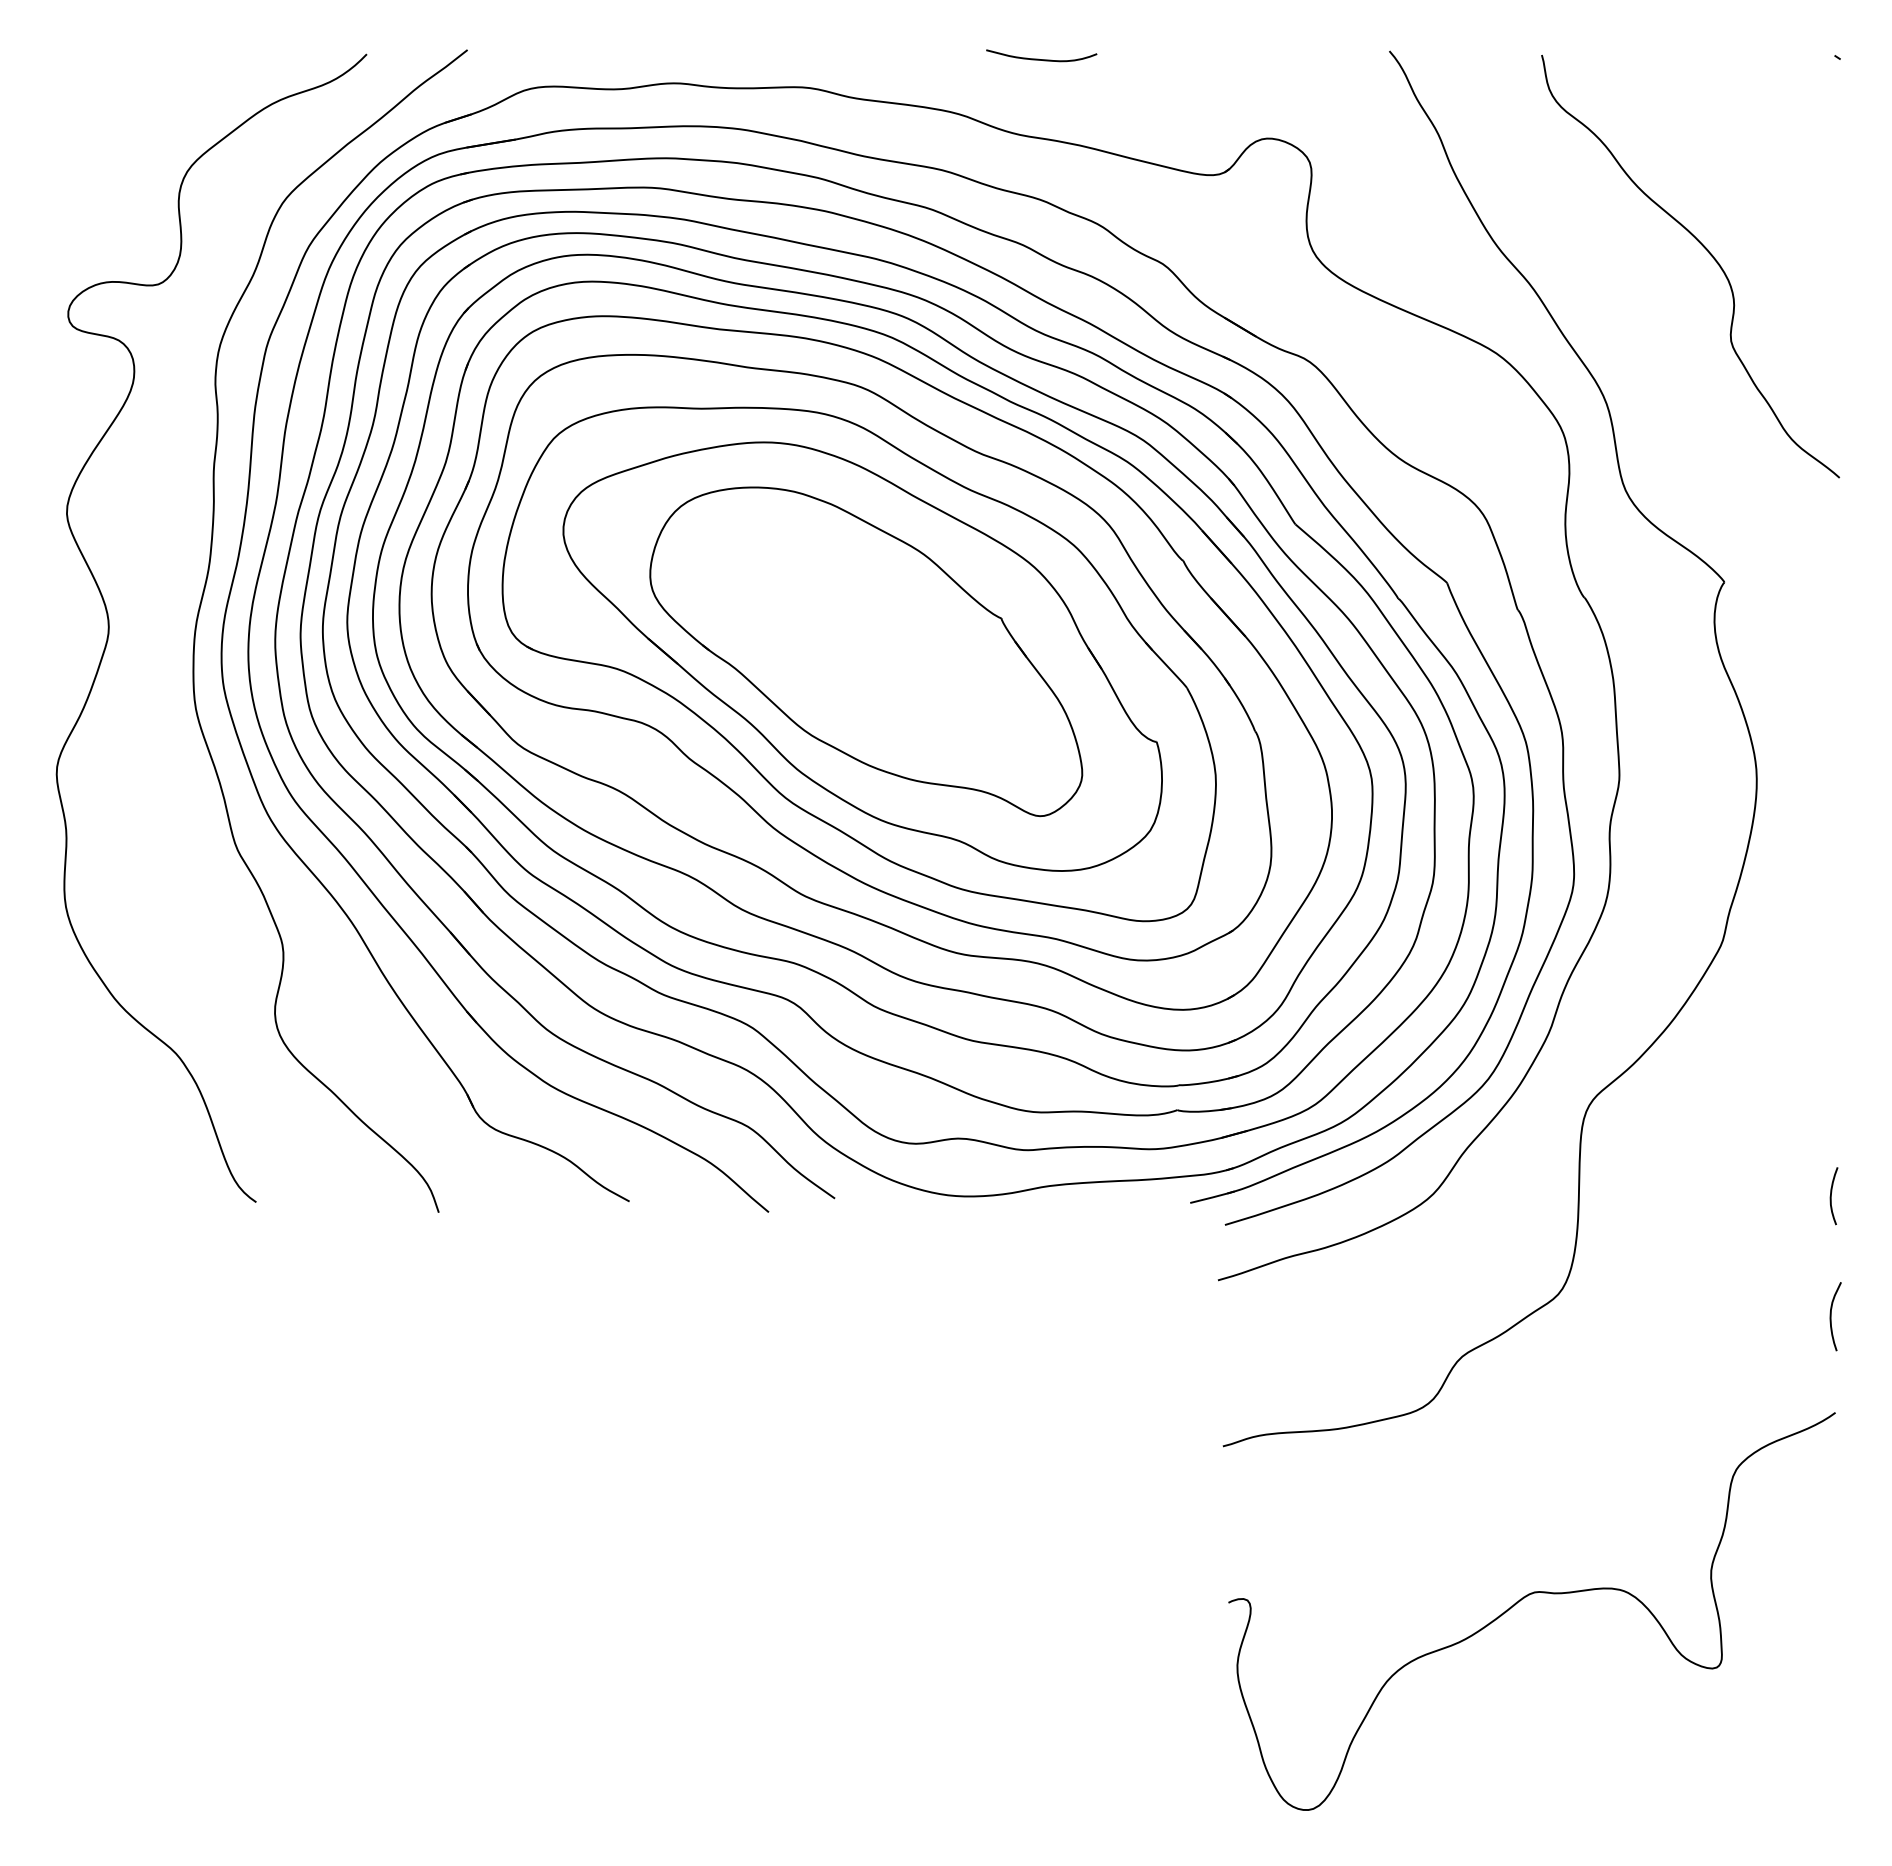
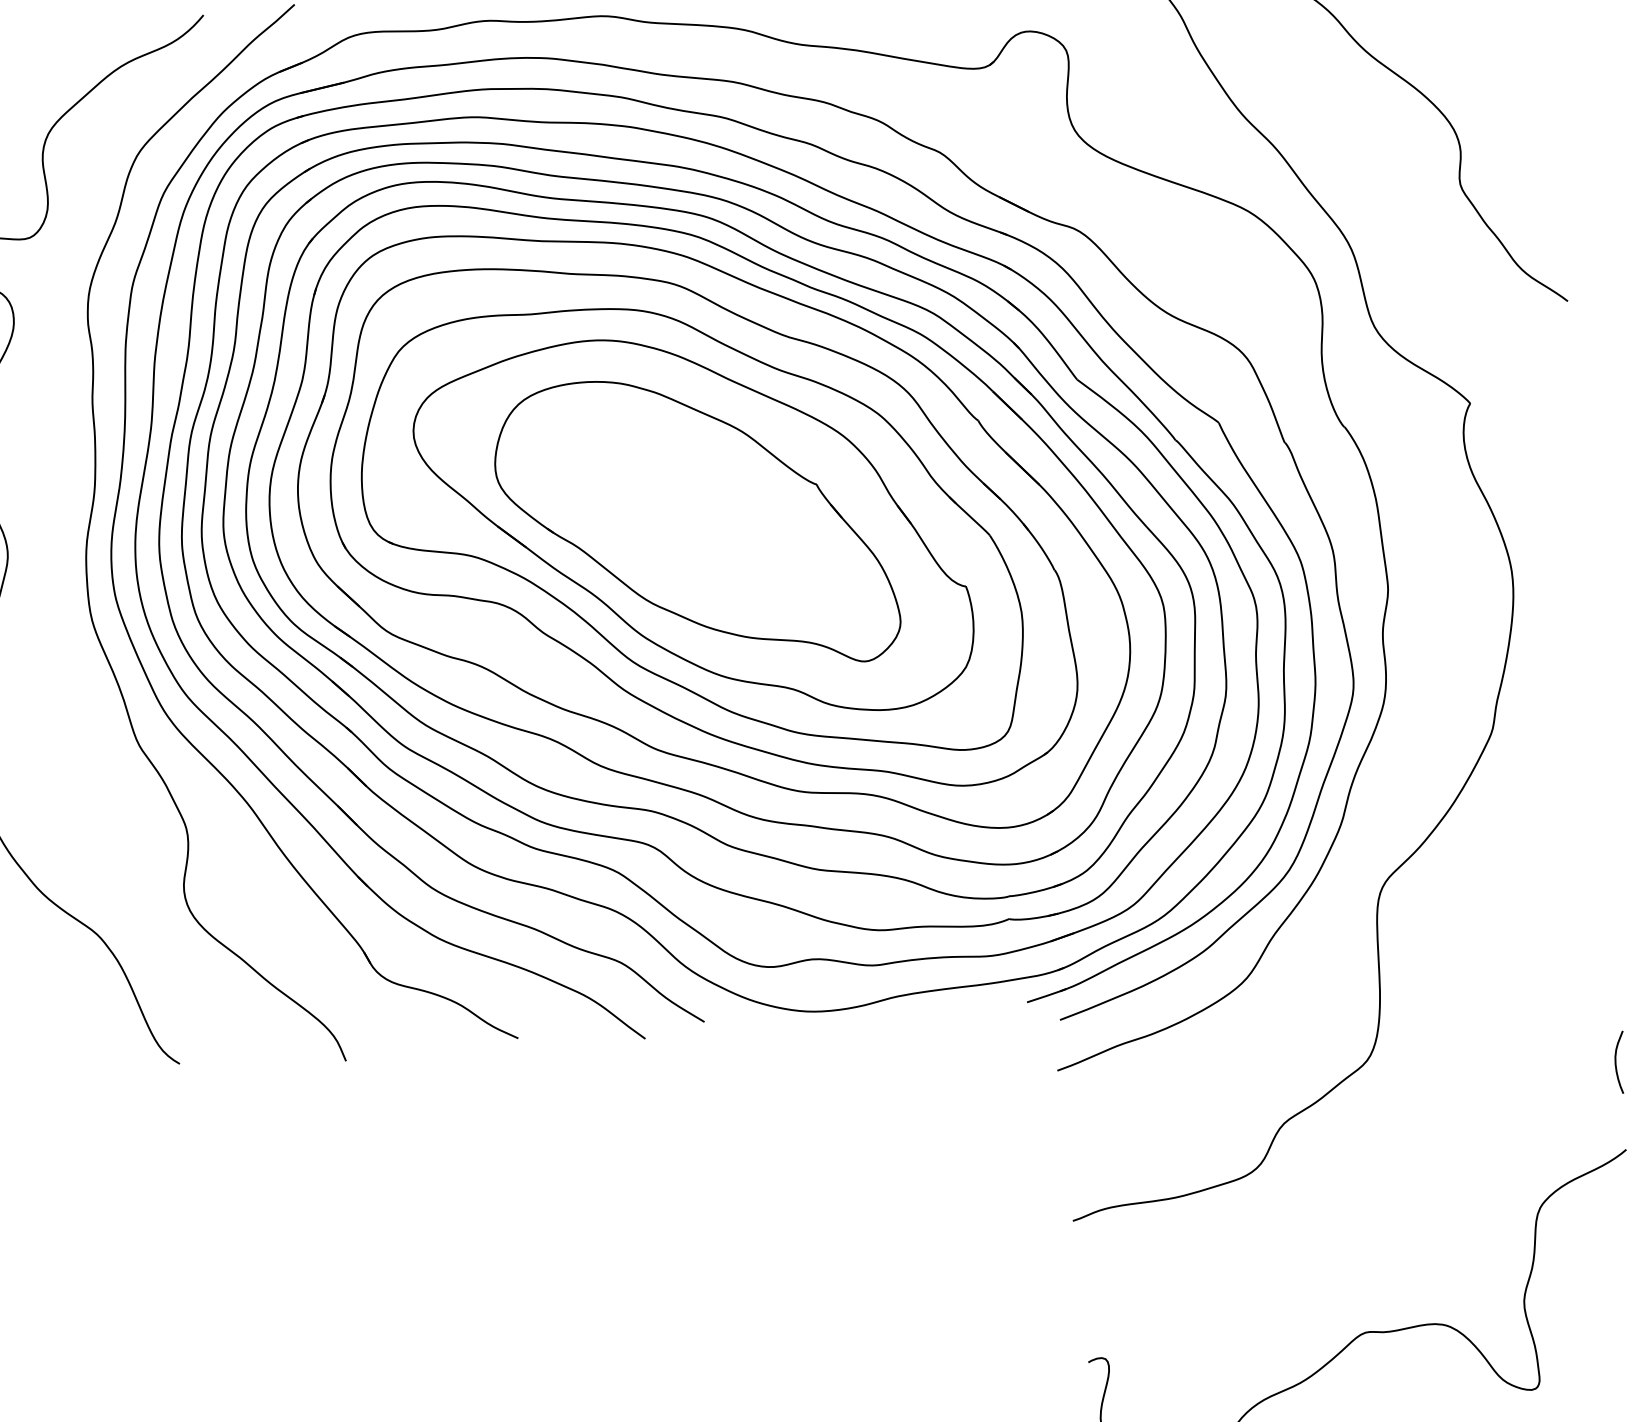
curve: (1831, 1196) -> (1608, 953), removed

